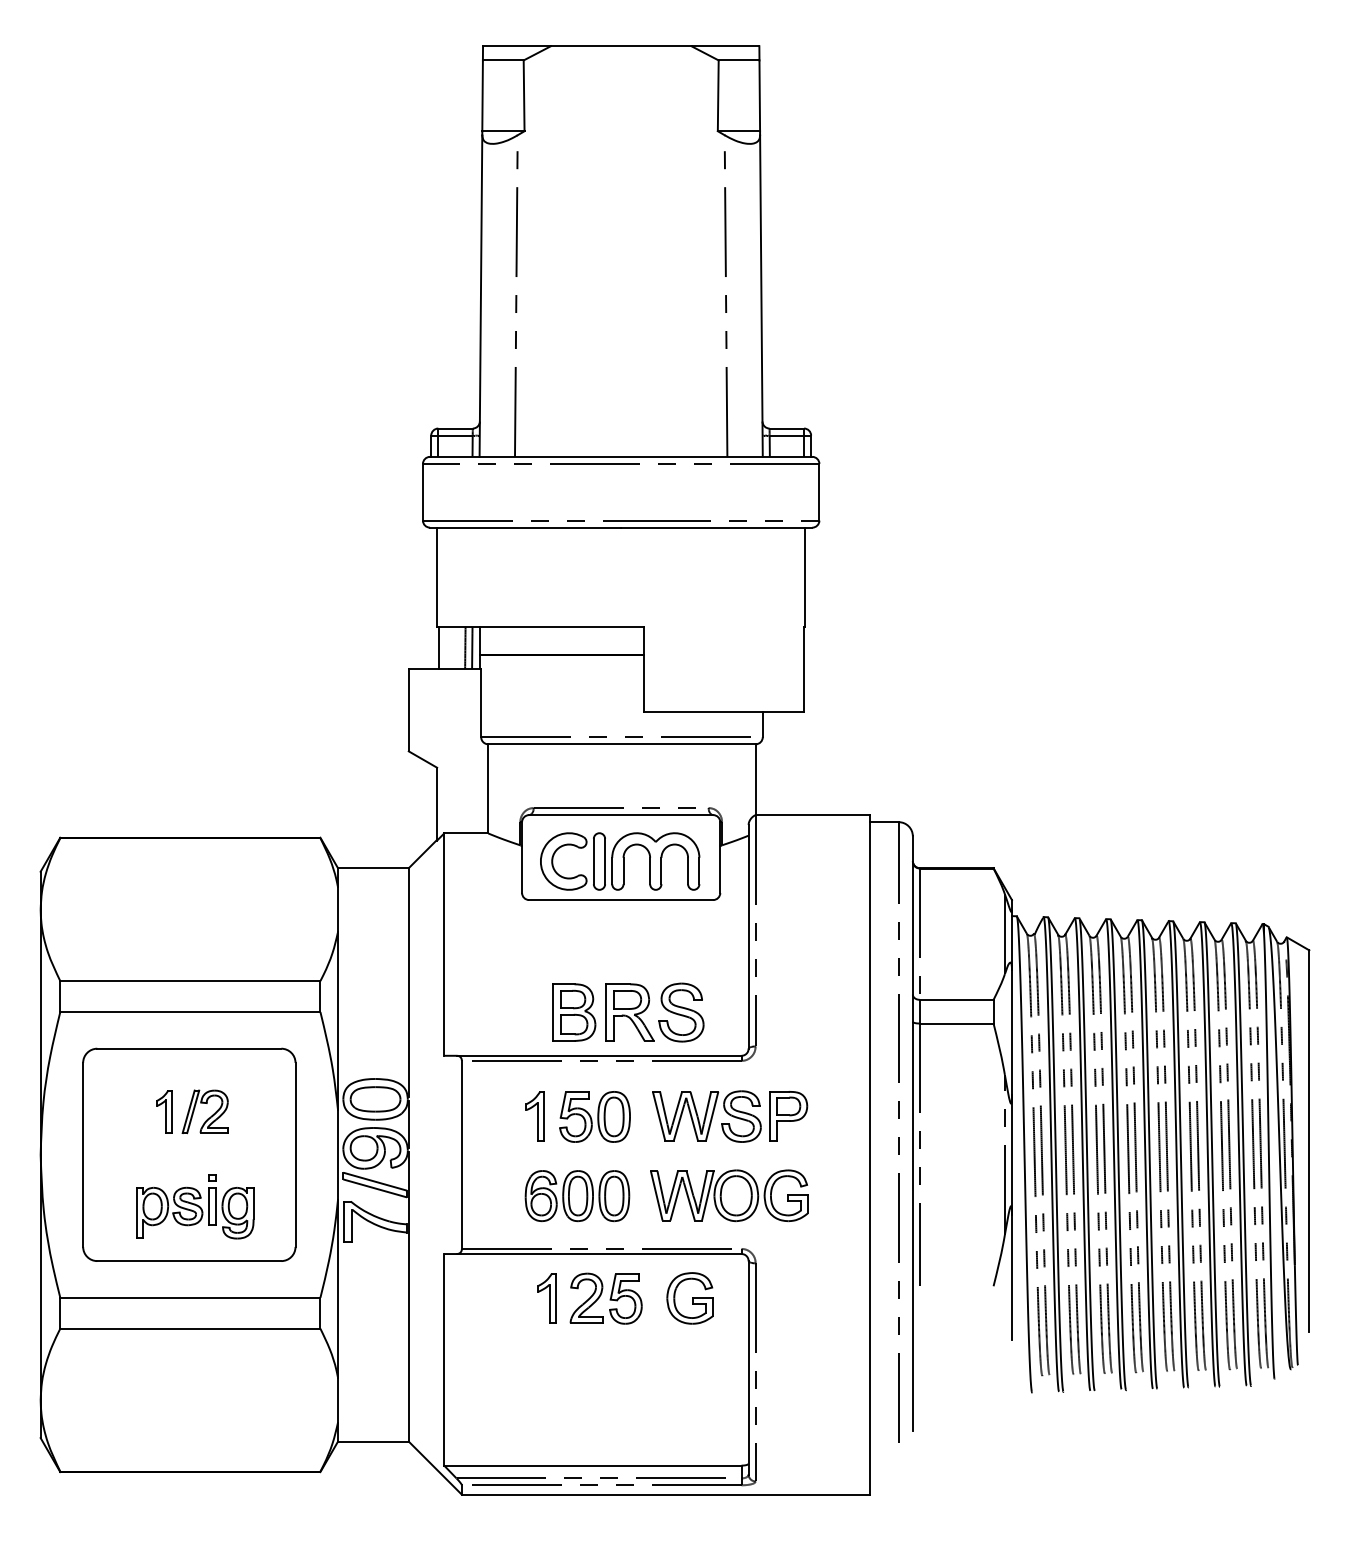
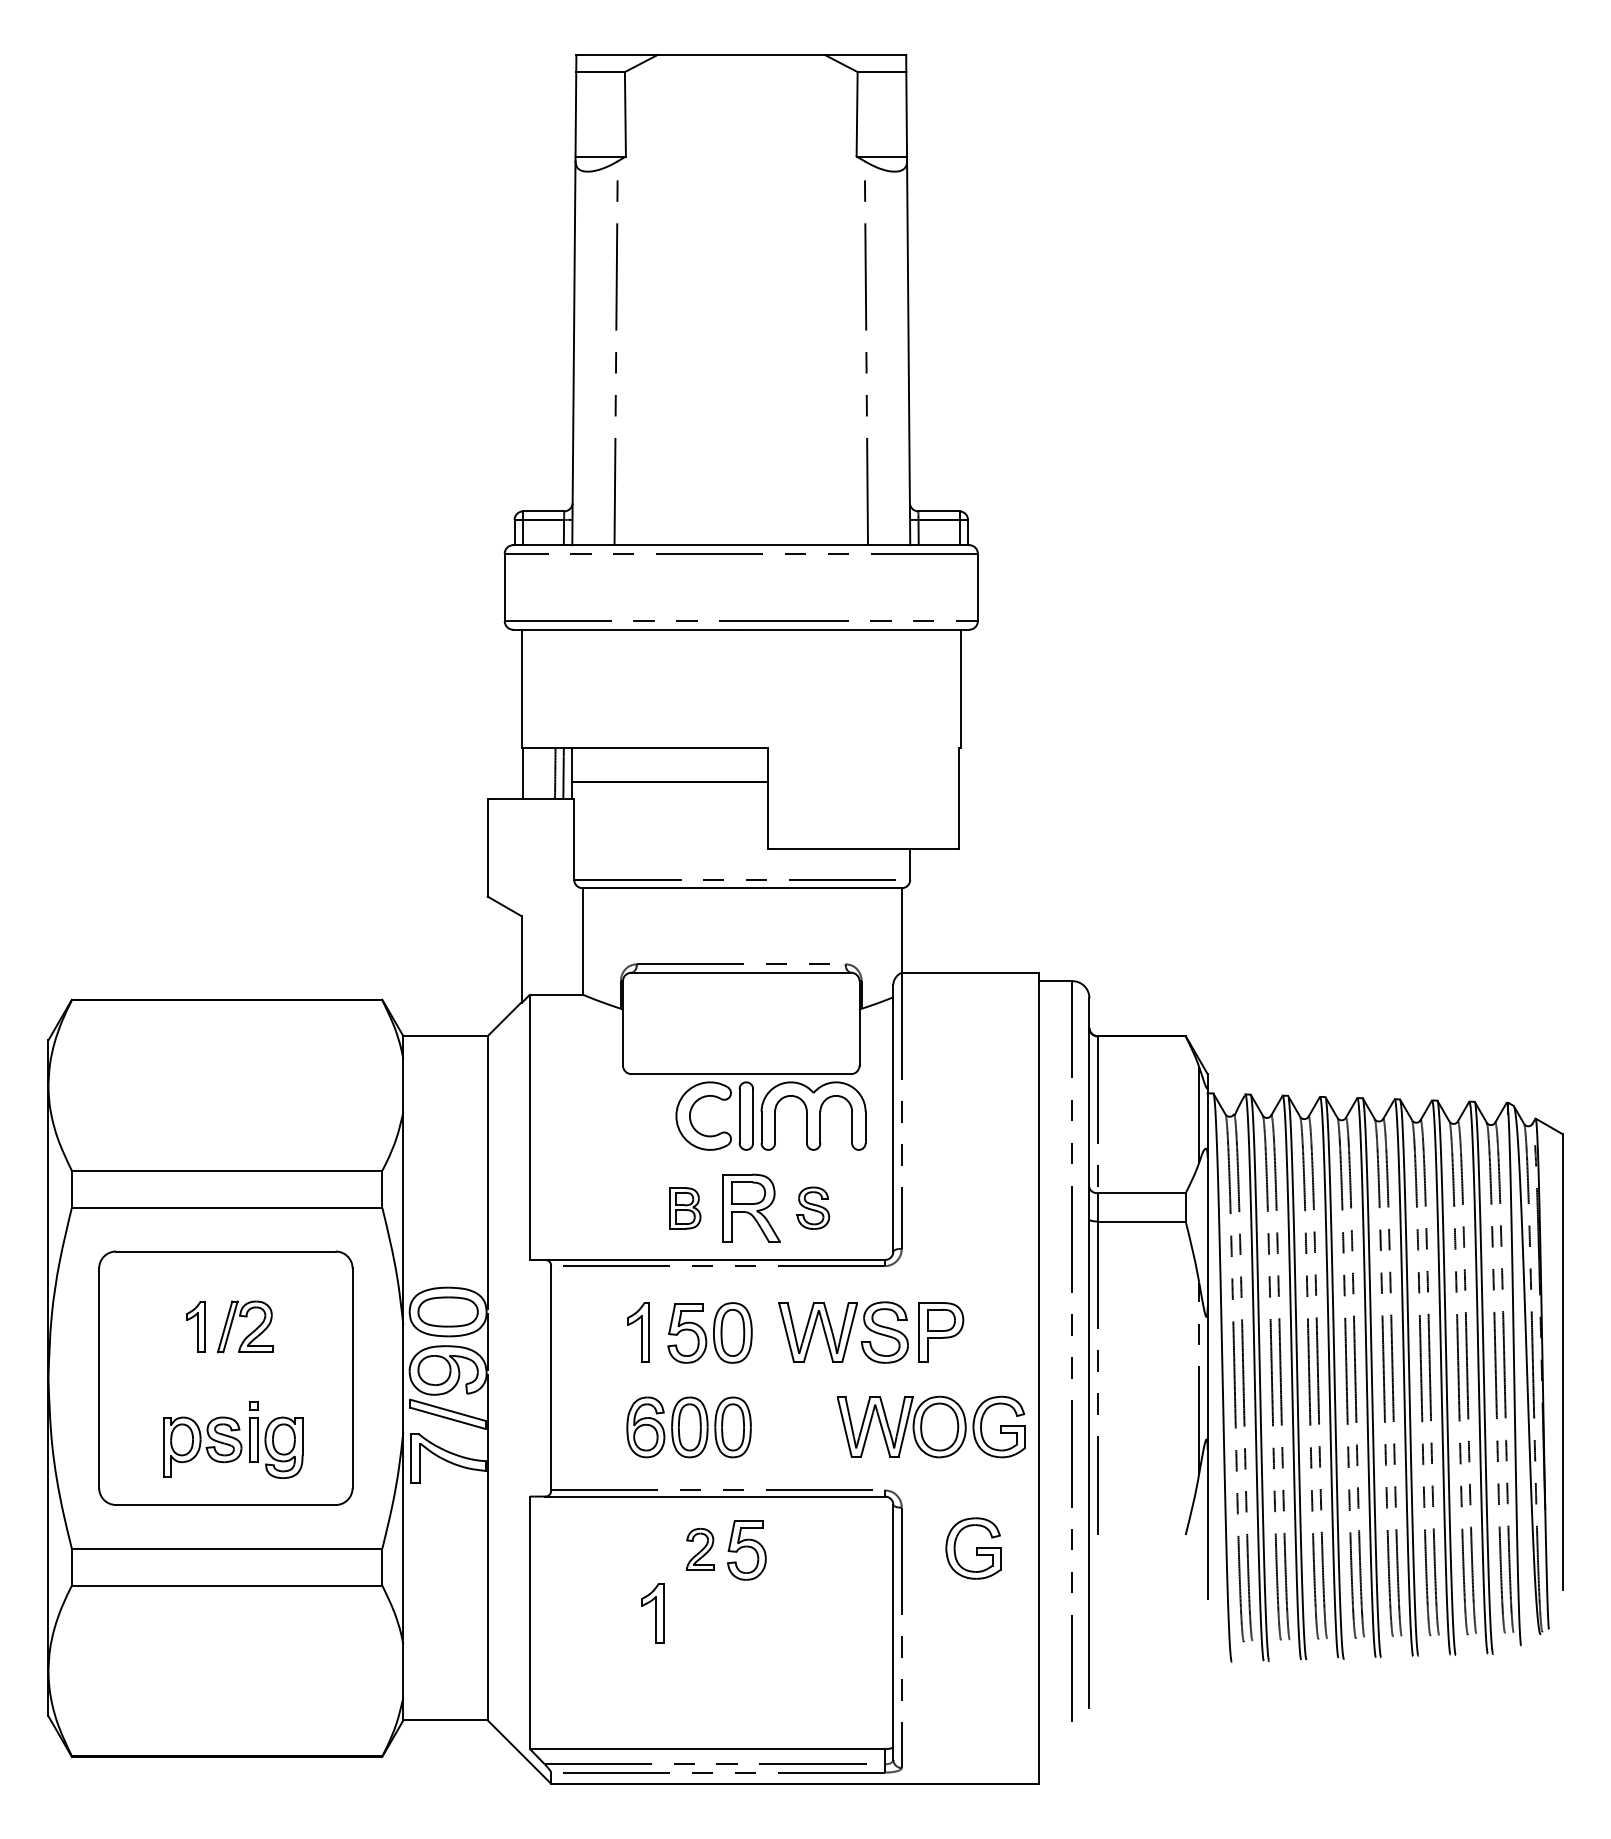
part: (619, 860) -> (770, 1115), moved
part: (681, 1011) -> (813, 1207), size x0.6
part: (574, 1012) -> (685, 1208), size x0.6
part: (729, 1195) -> (931, 1426), moved
part: (546, 1298) -> (652, 1613), moved
part: (587, 1298) -> (700, 1549), size x0.7
part: (690, 1298) -> (973, 1548), moved

